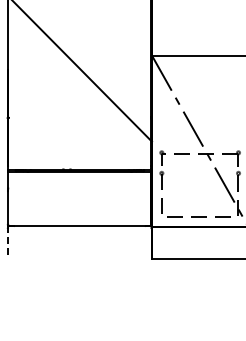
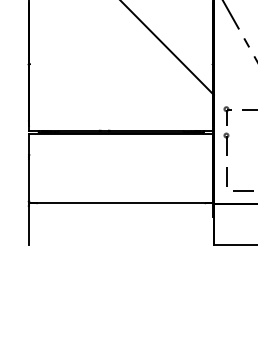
line: (8, 243) -> (29, 225), dashed -> solid

